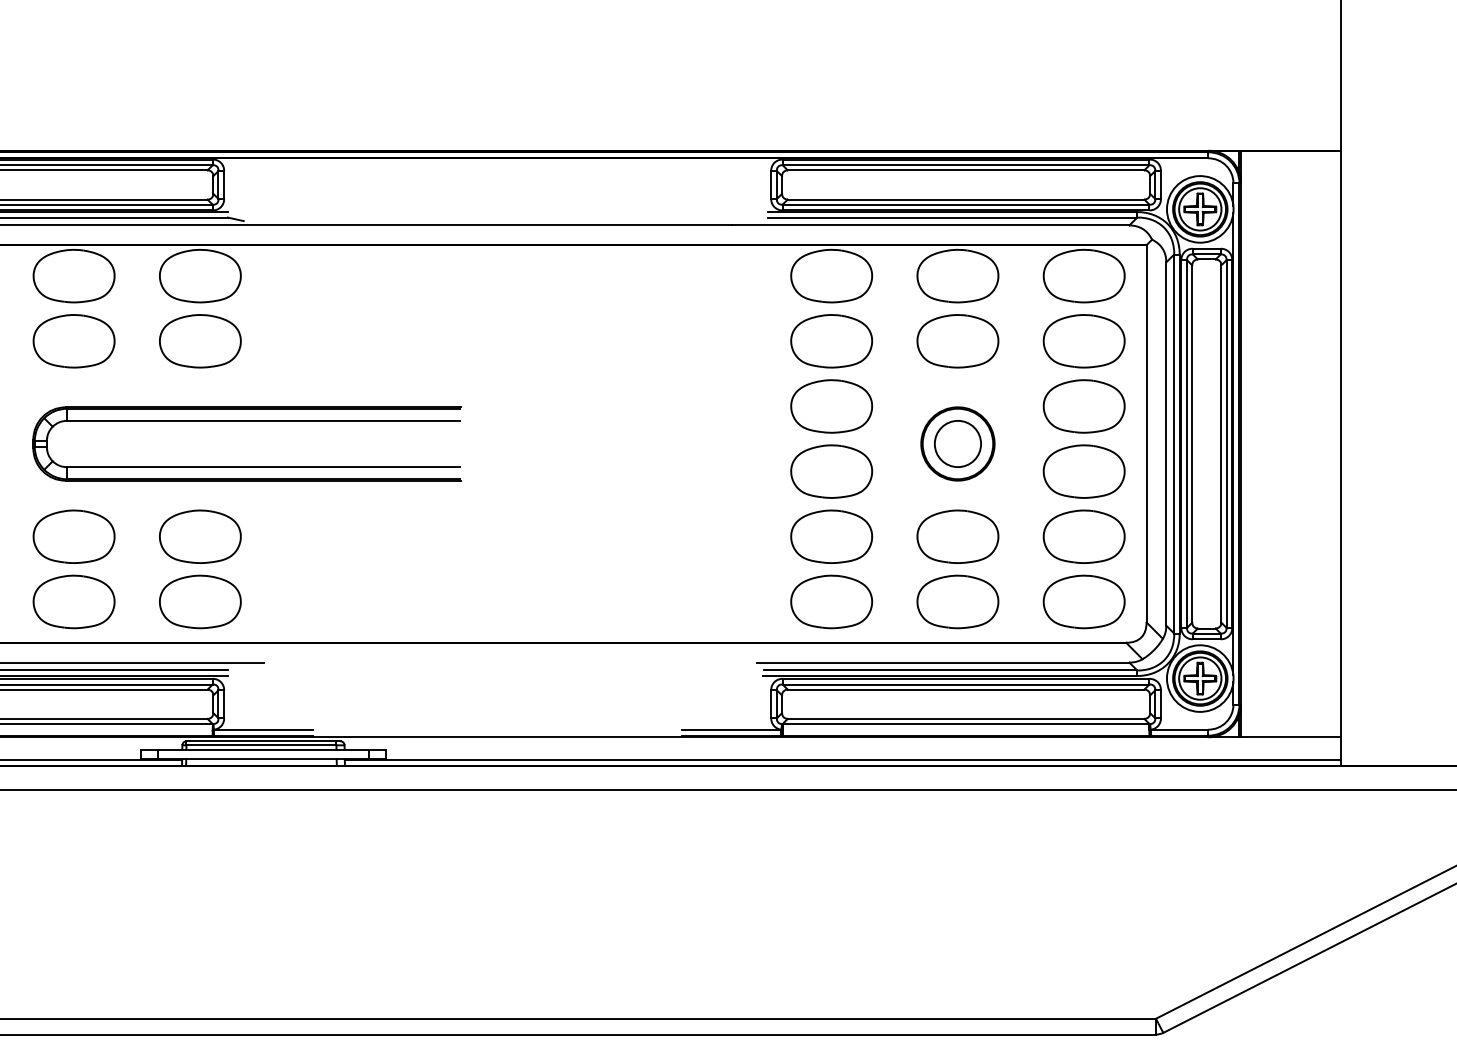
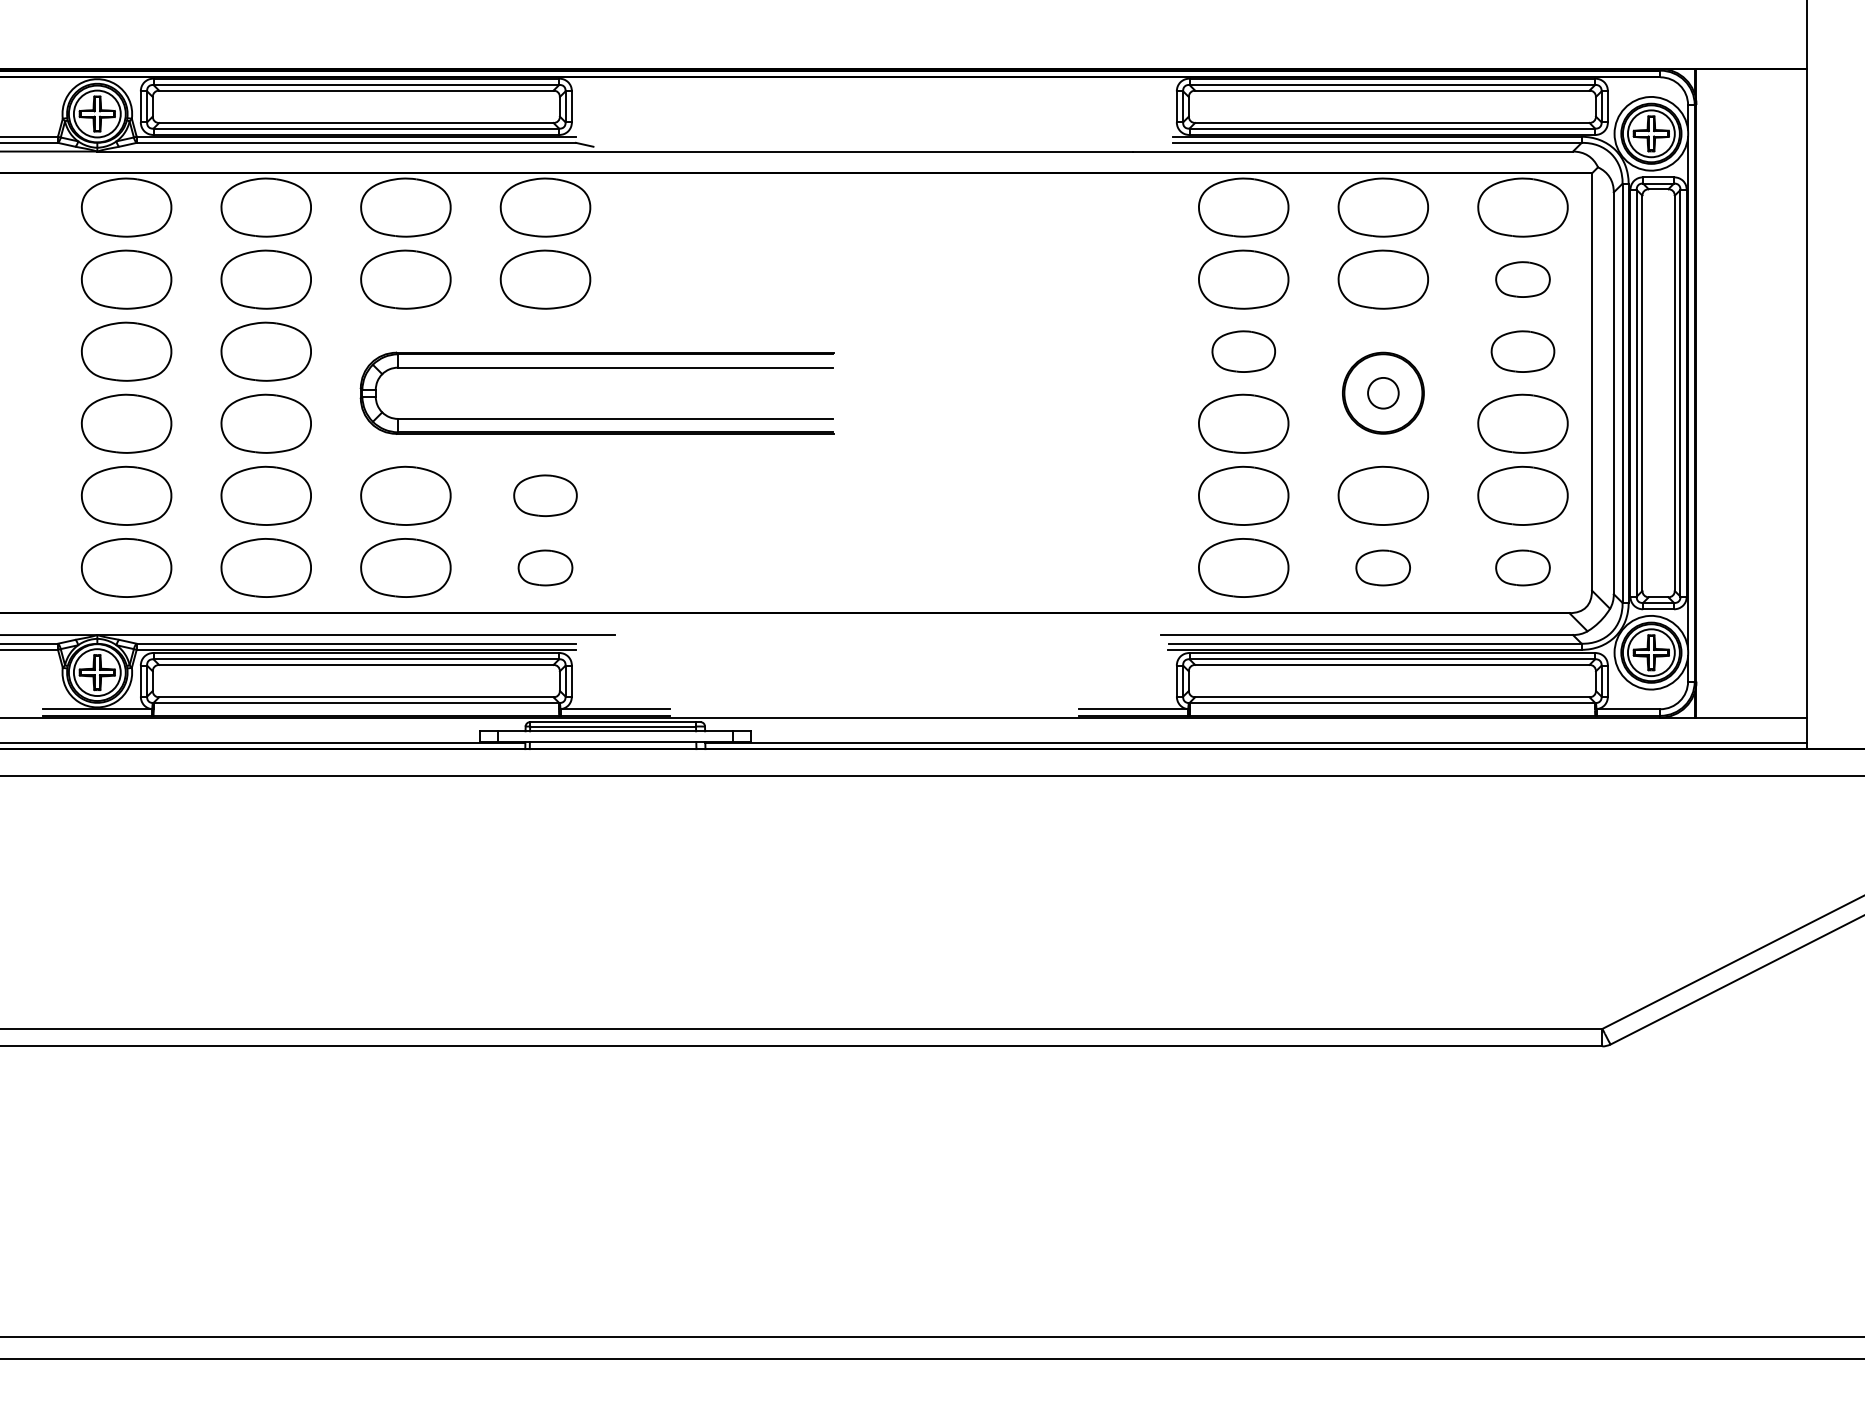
part: (1083, 341) -> (1522, 279), size x0.6
part: (831, 406) -> (1243, 351), size x0.7
part: (1083, 406) -> (1522, 351), size x0.7
circle: (957, 443) -> (1382, 392), size x0.6
part: (200, 536) -> (545, 495), size x0.7
part: (200, 601) -> (545, 567), size x0.6
part: (957, 601) -> (1382, 567), size x0.6
part: (1083, 601) -> (1522, 567), size x0.6

